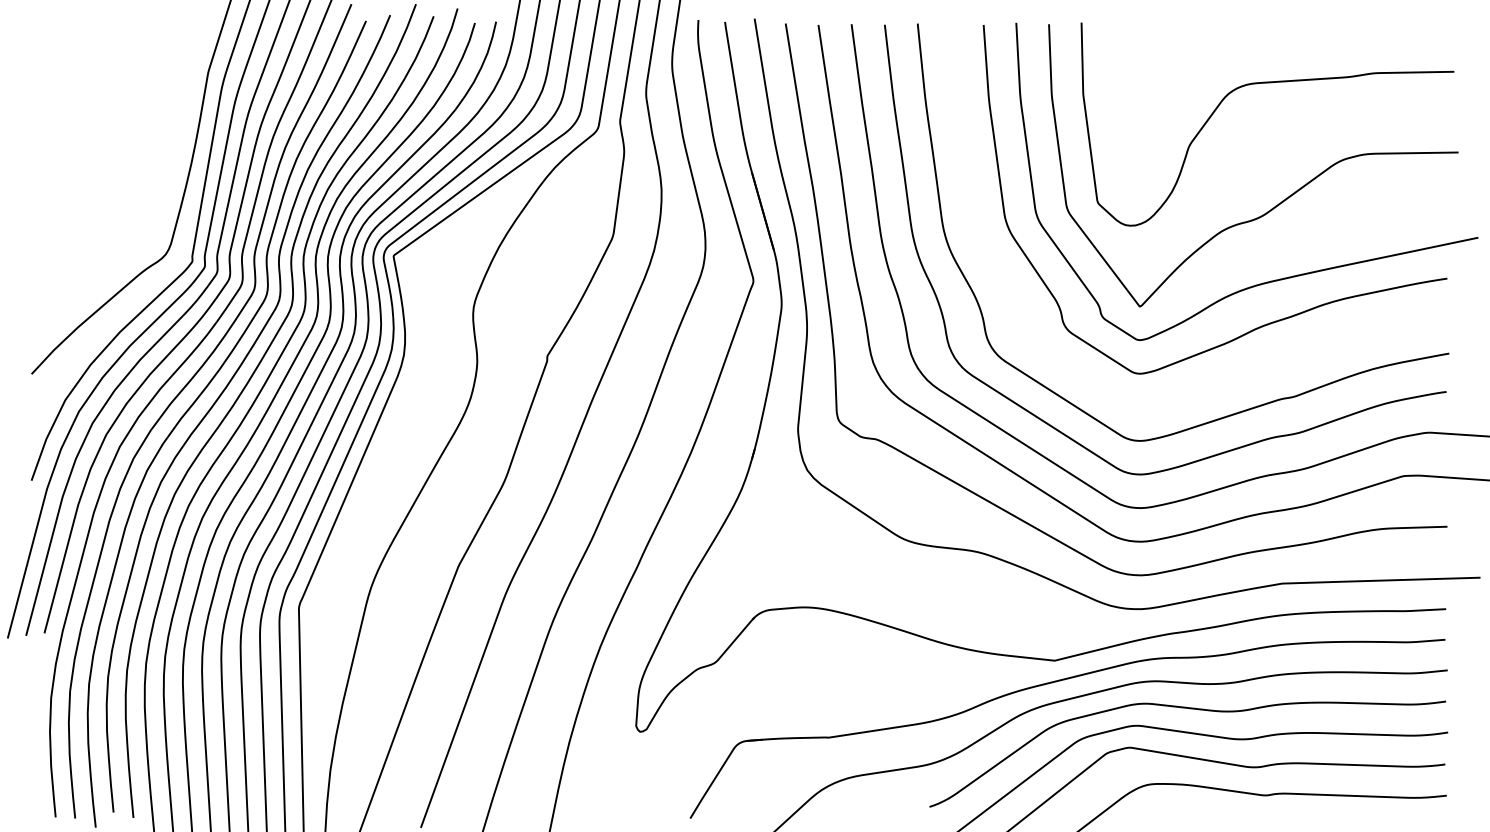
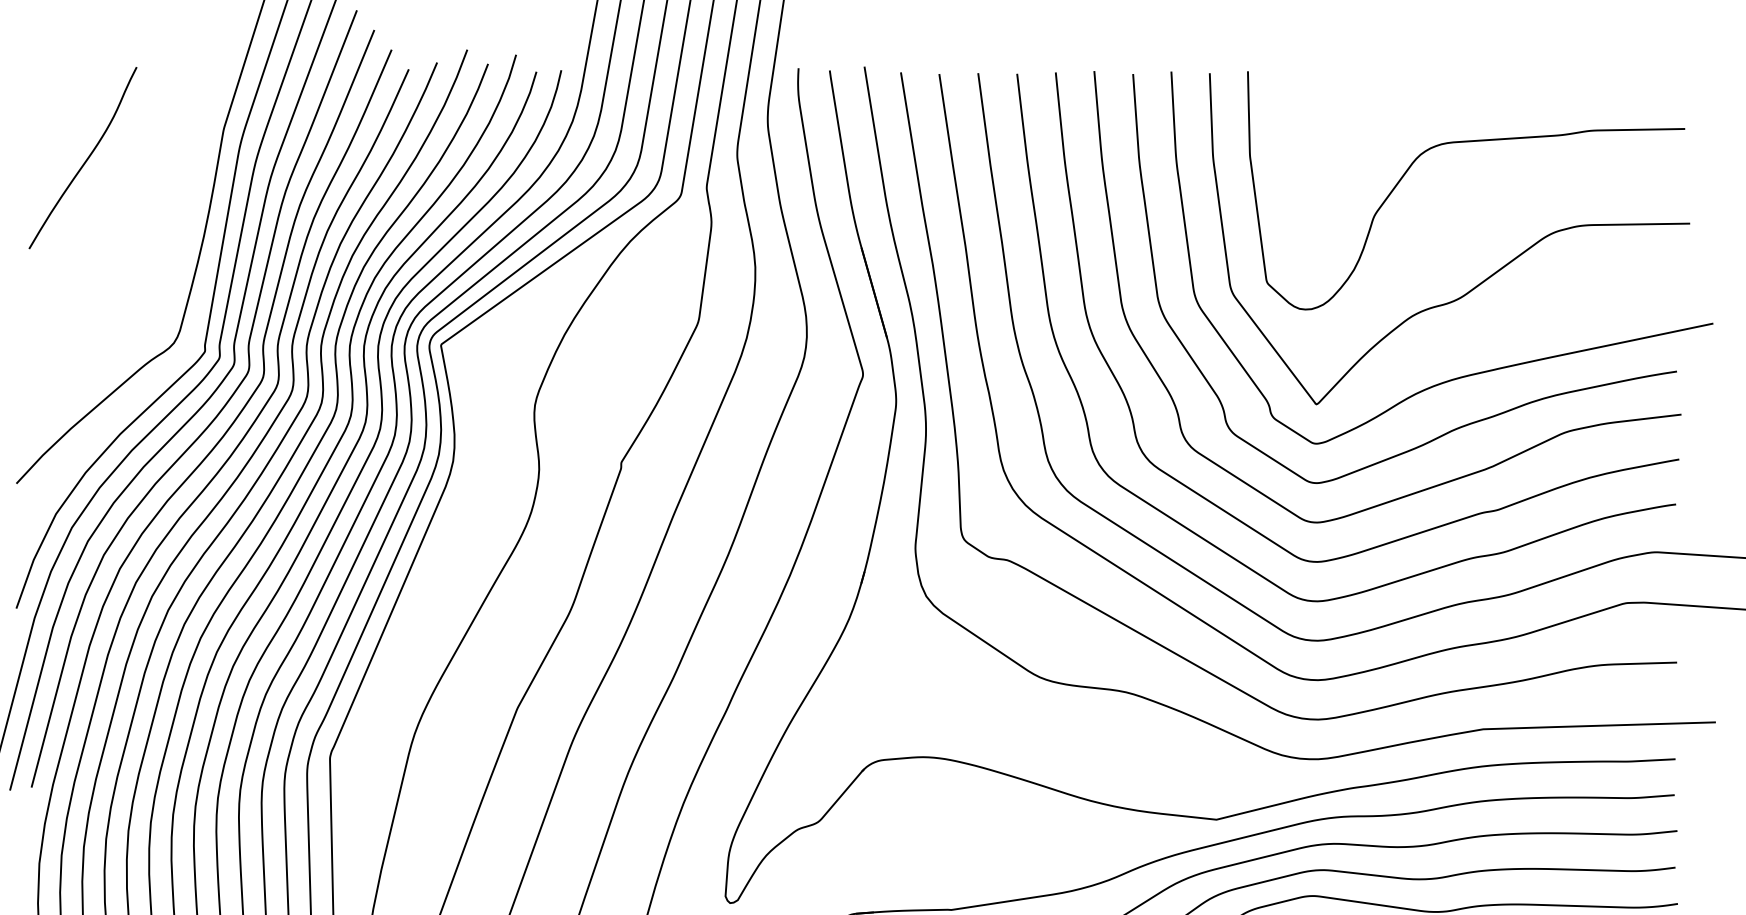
curve: (90, 98) -> (85, 160), added
curve: (1252, 371) -> (1448, 480), added

